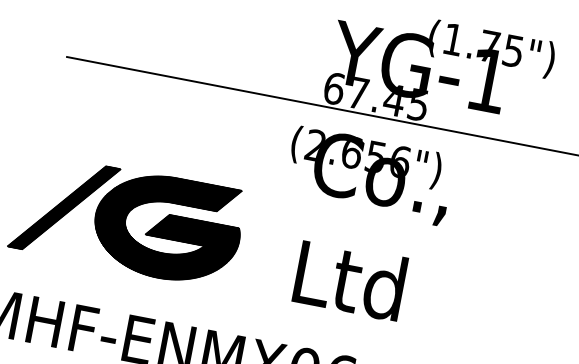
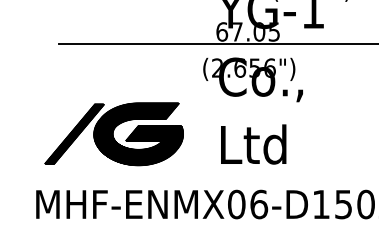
text: (394, 99) -> (259, 31), 67.45 -> 67.05

